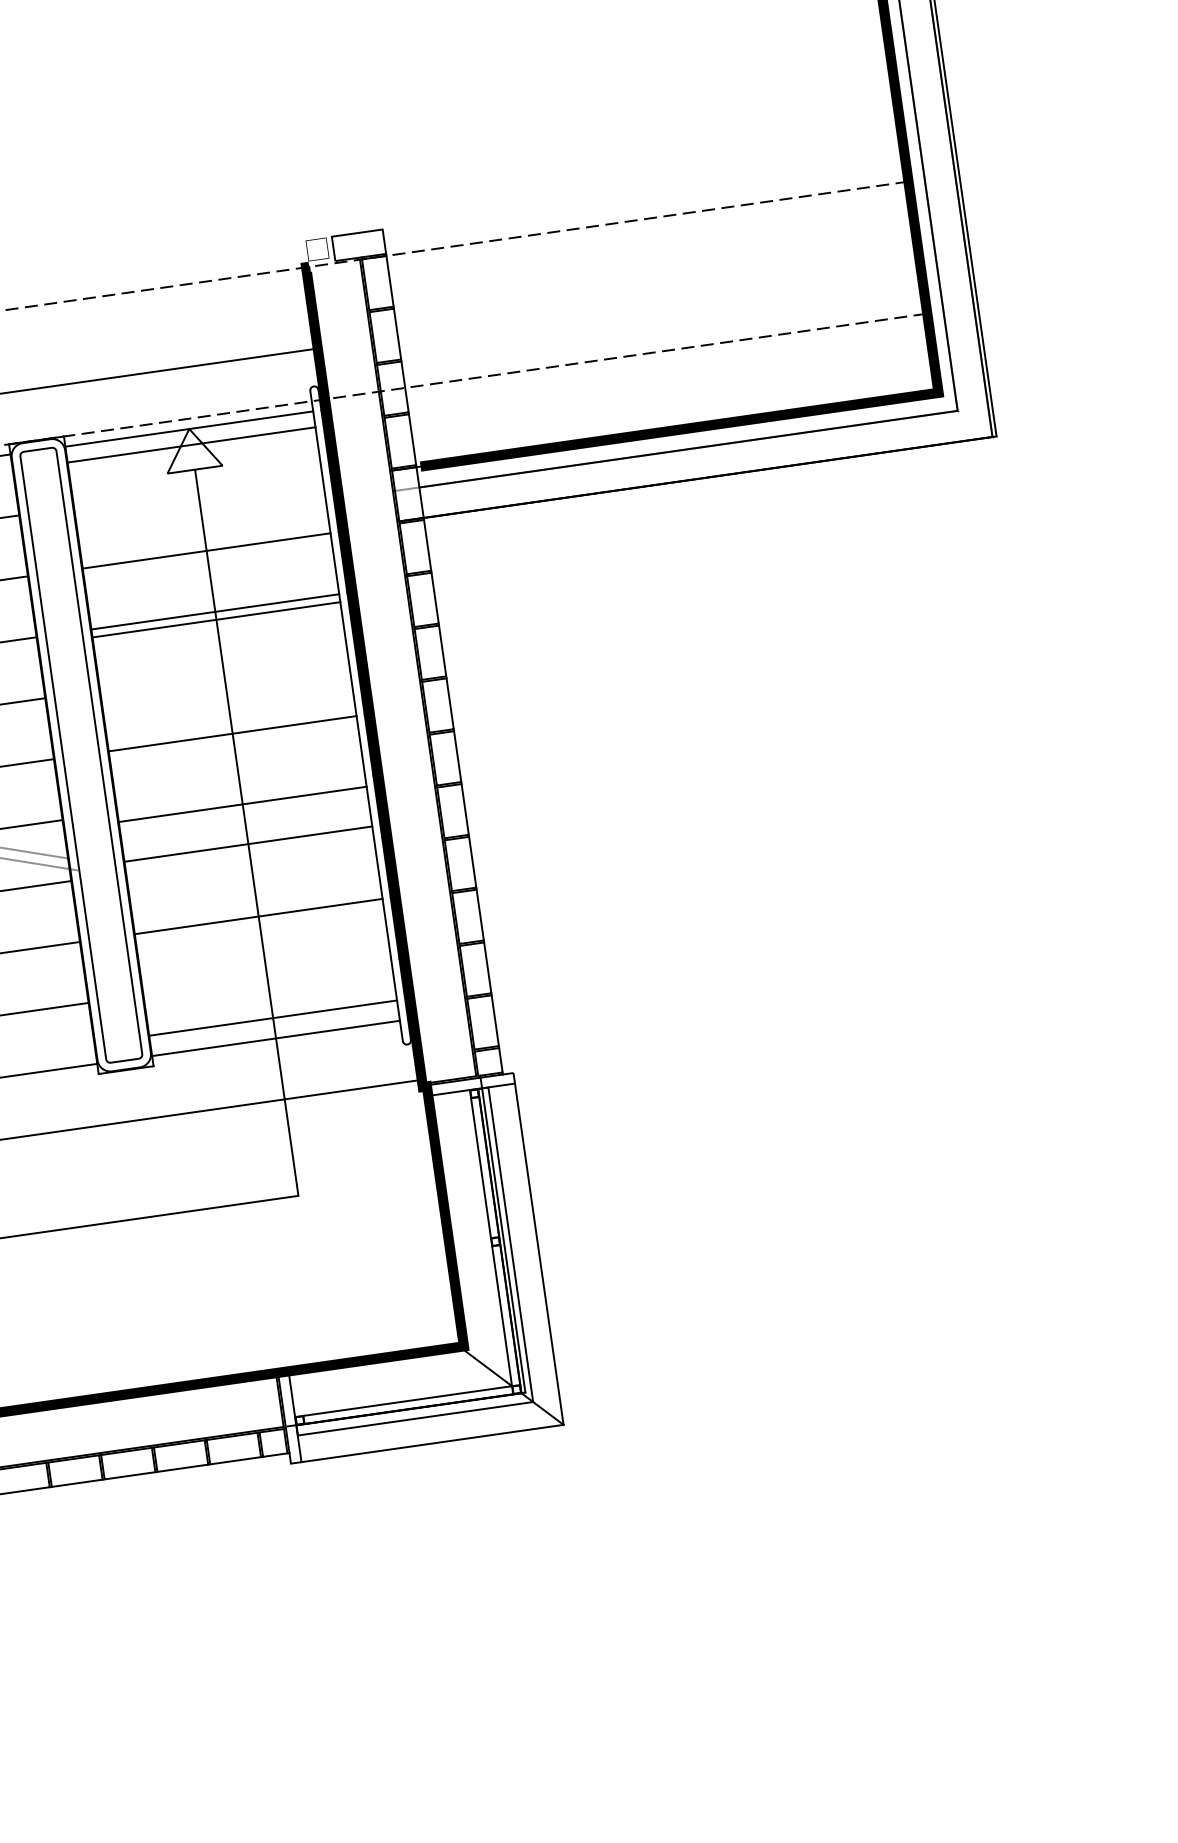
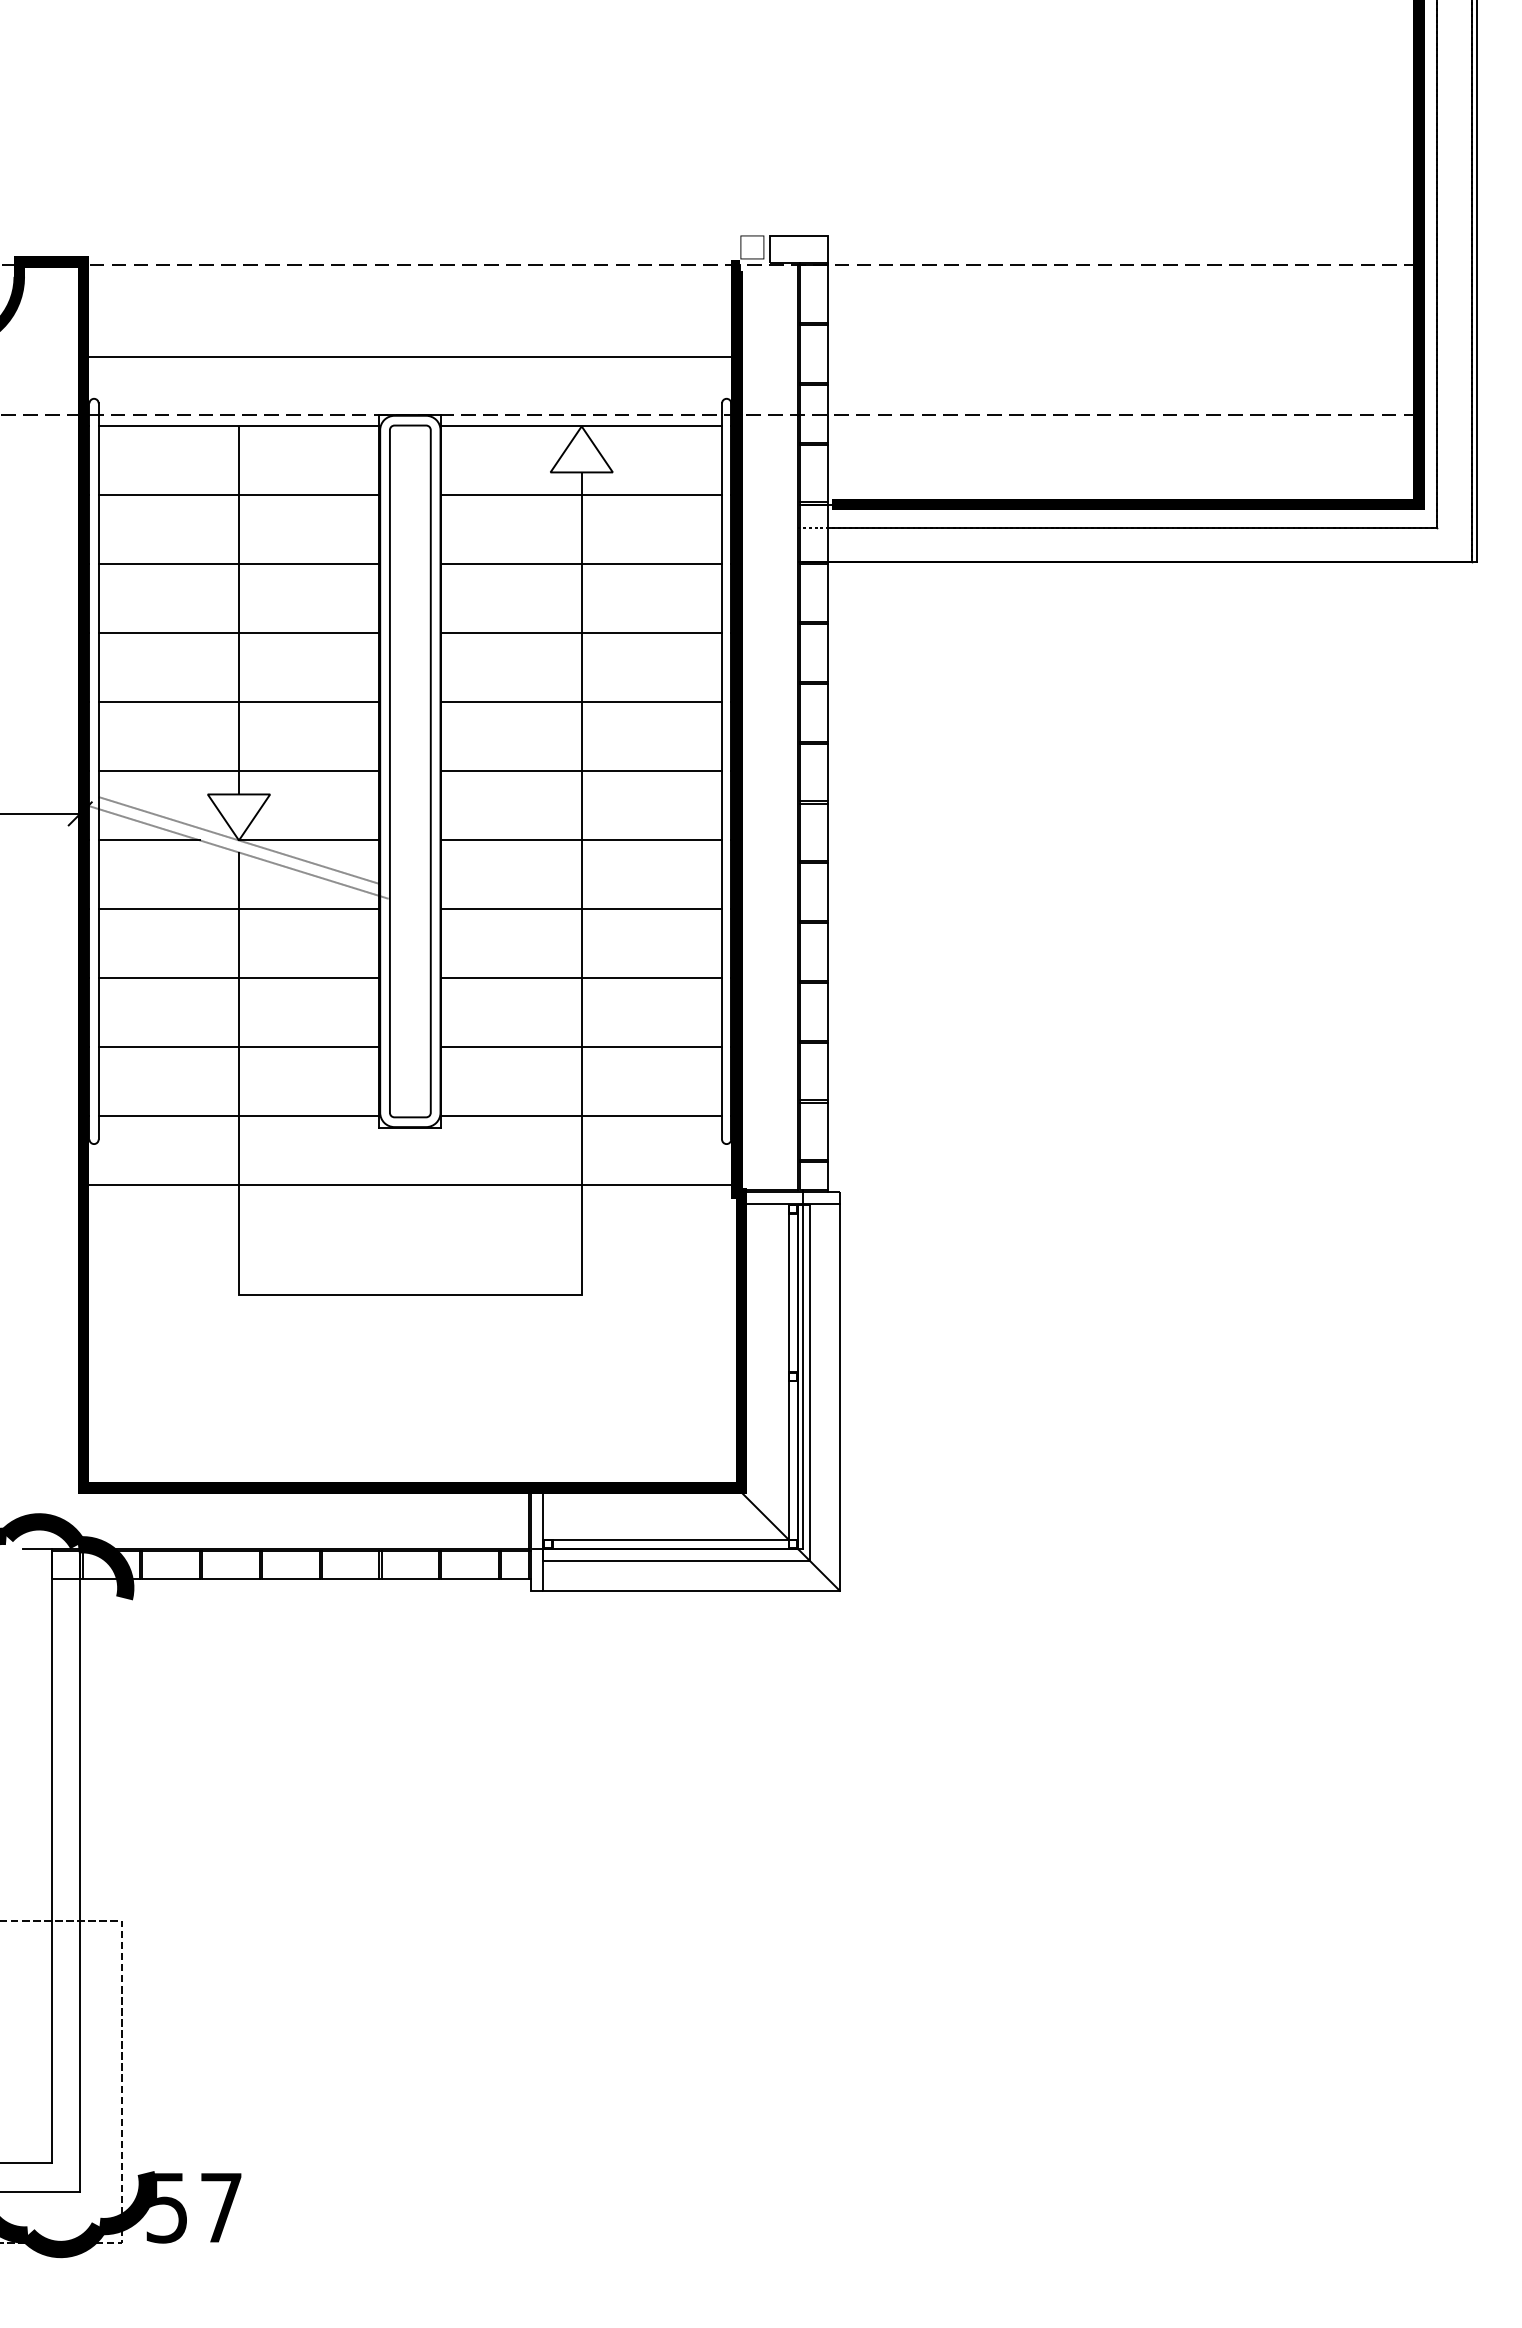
line: (191, 445) -> (581, 495), moved
line: (216, 619) -> (581, 702), moved
line: (242, 804) -> (581, 909), moved
line: (248, 844) -> (581, 840), moved
line: (272, 1018) -> (581, 1047), moved

